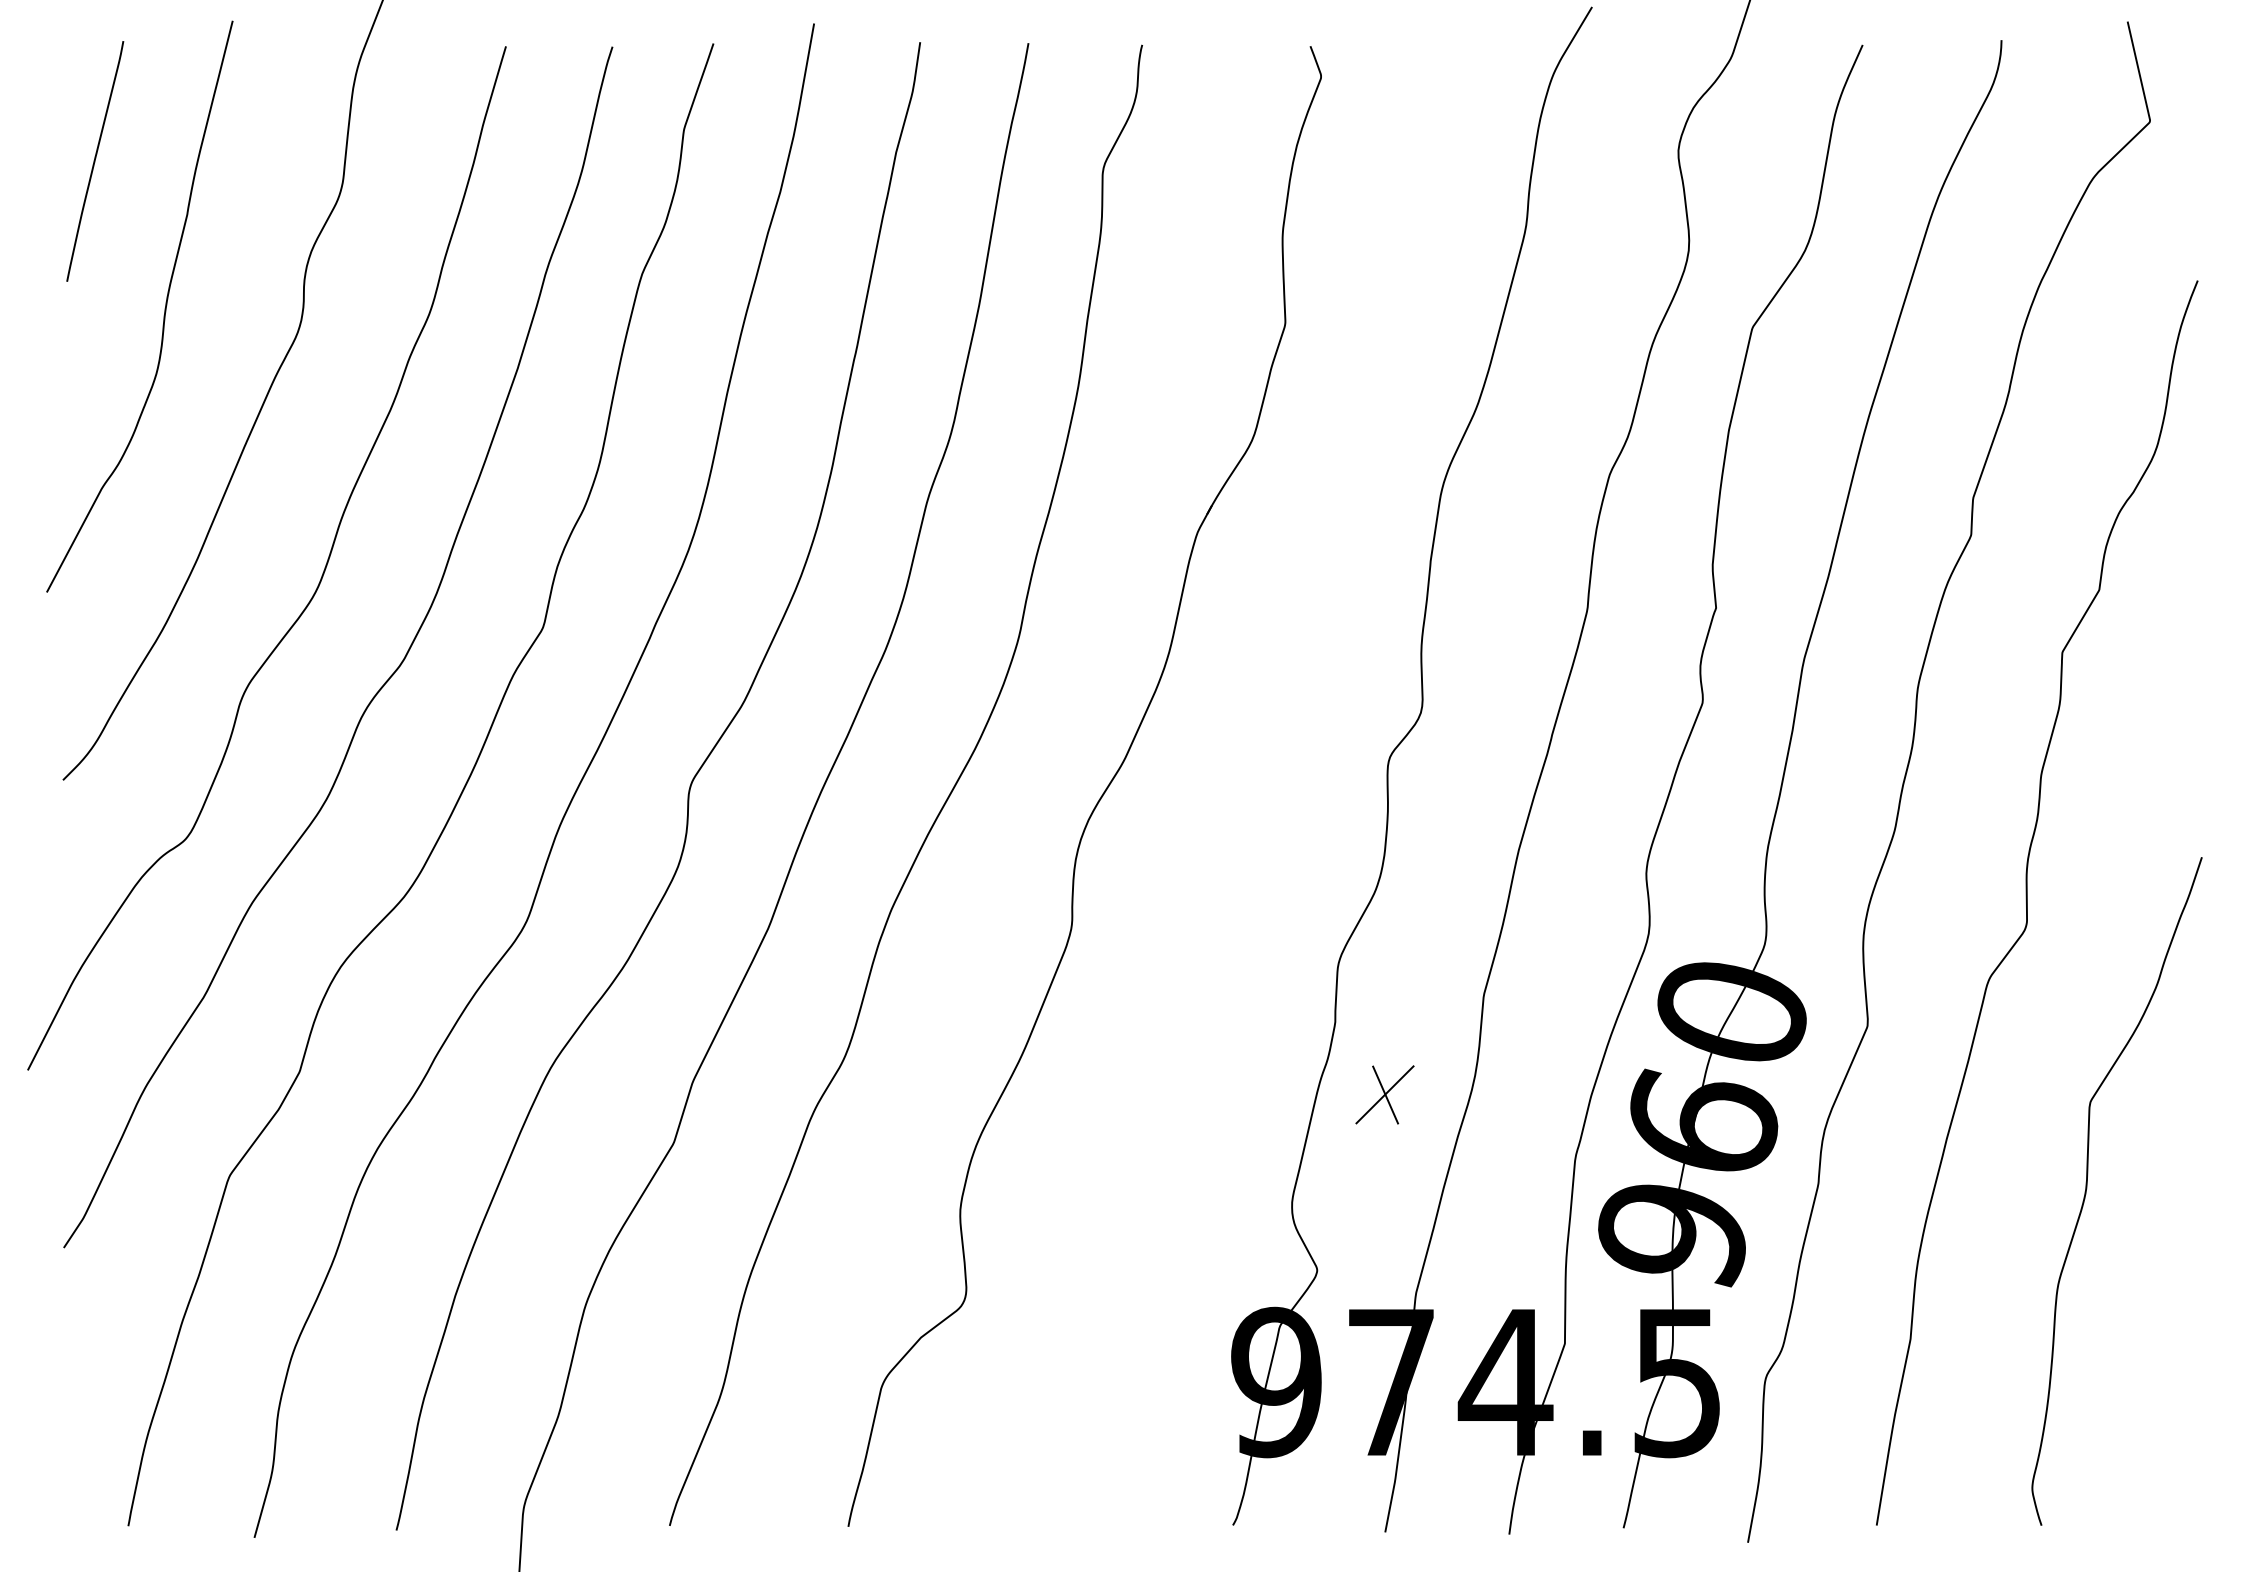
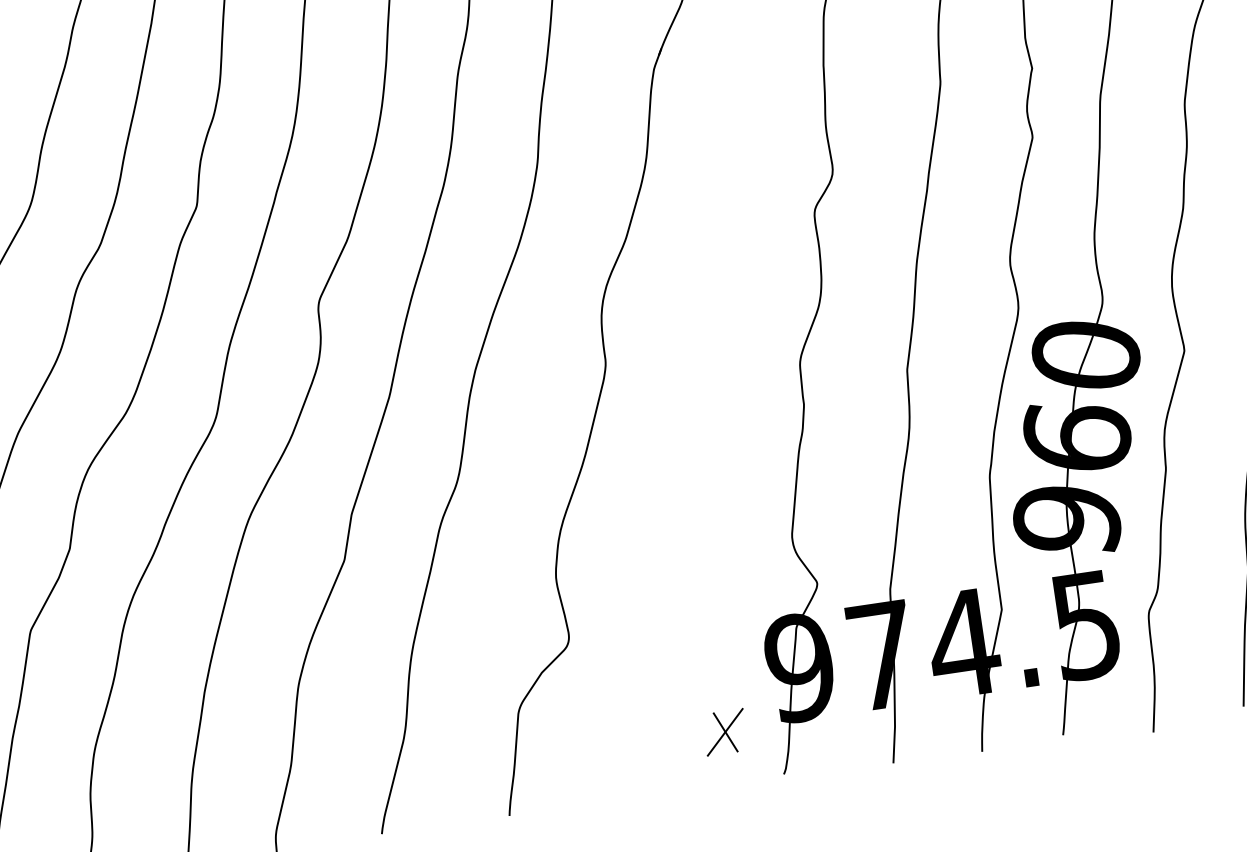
part: (1384, 1094) -> (724, 732), moved

